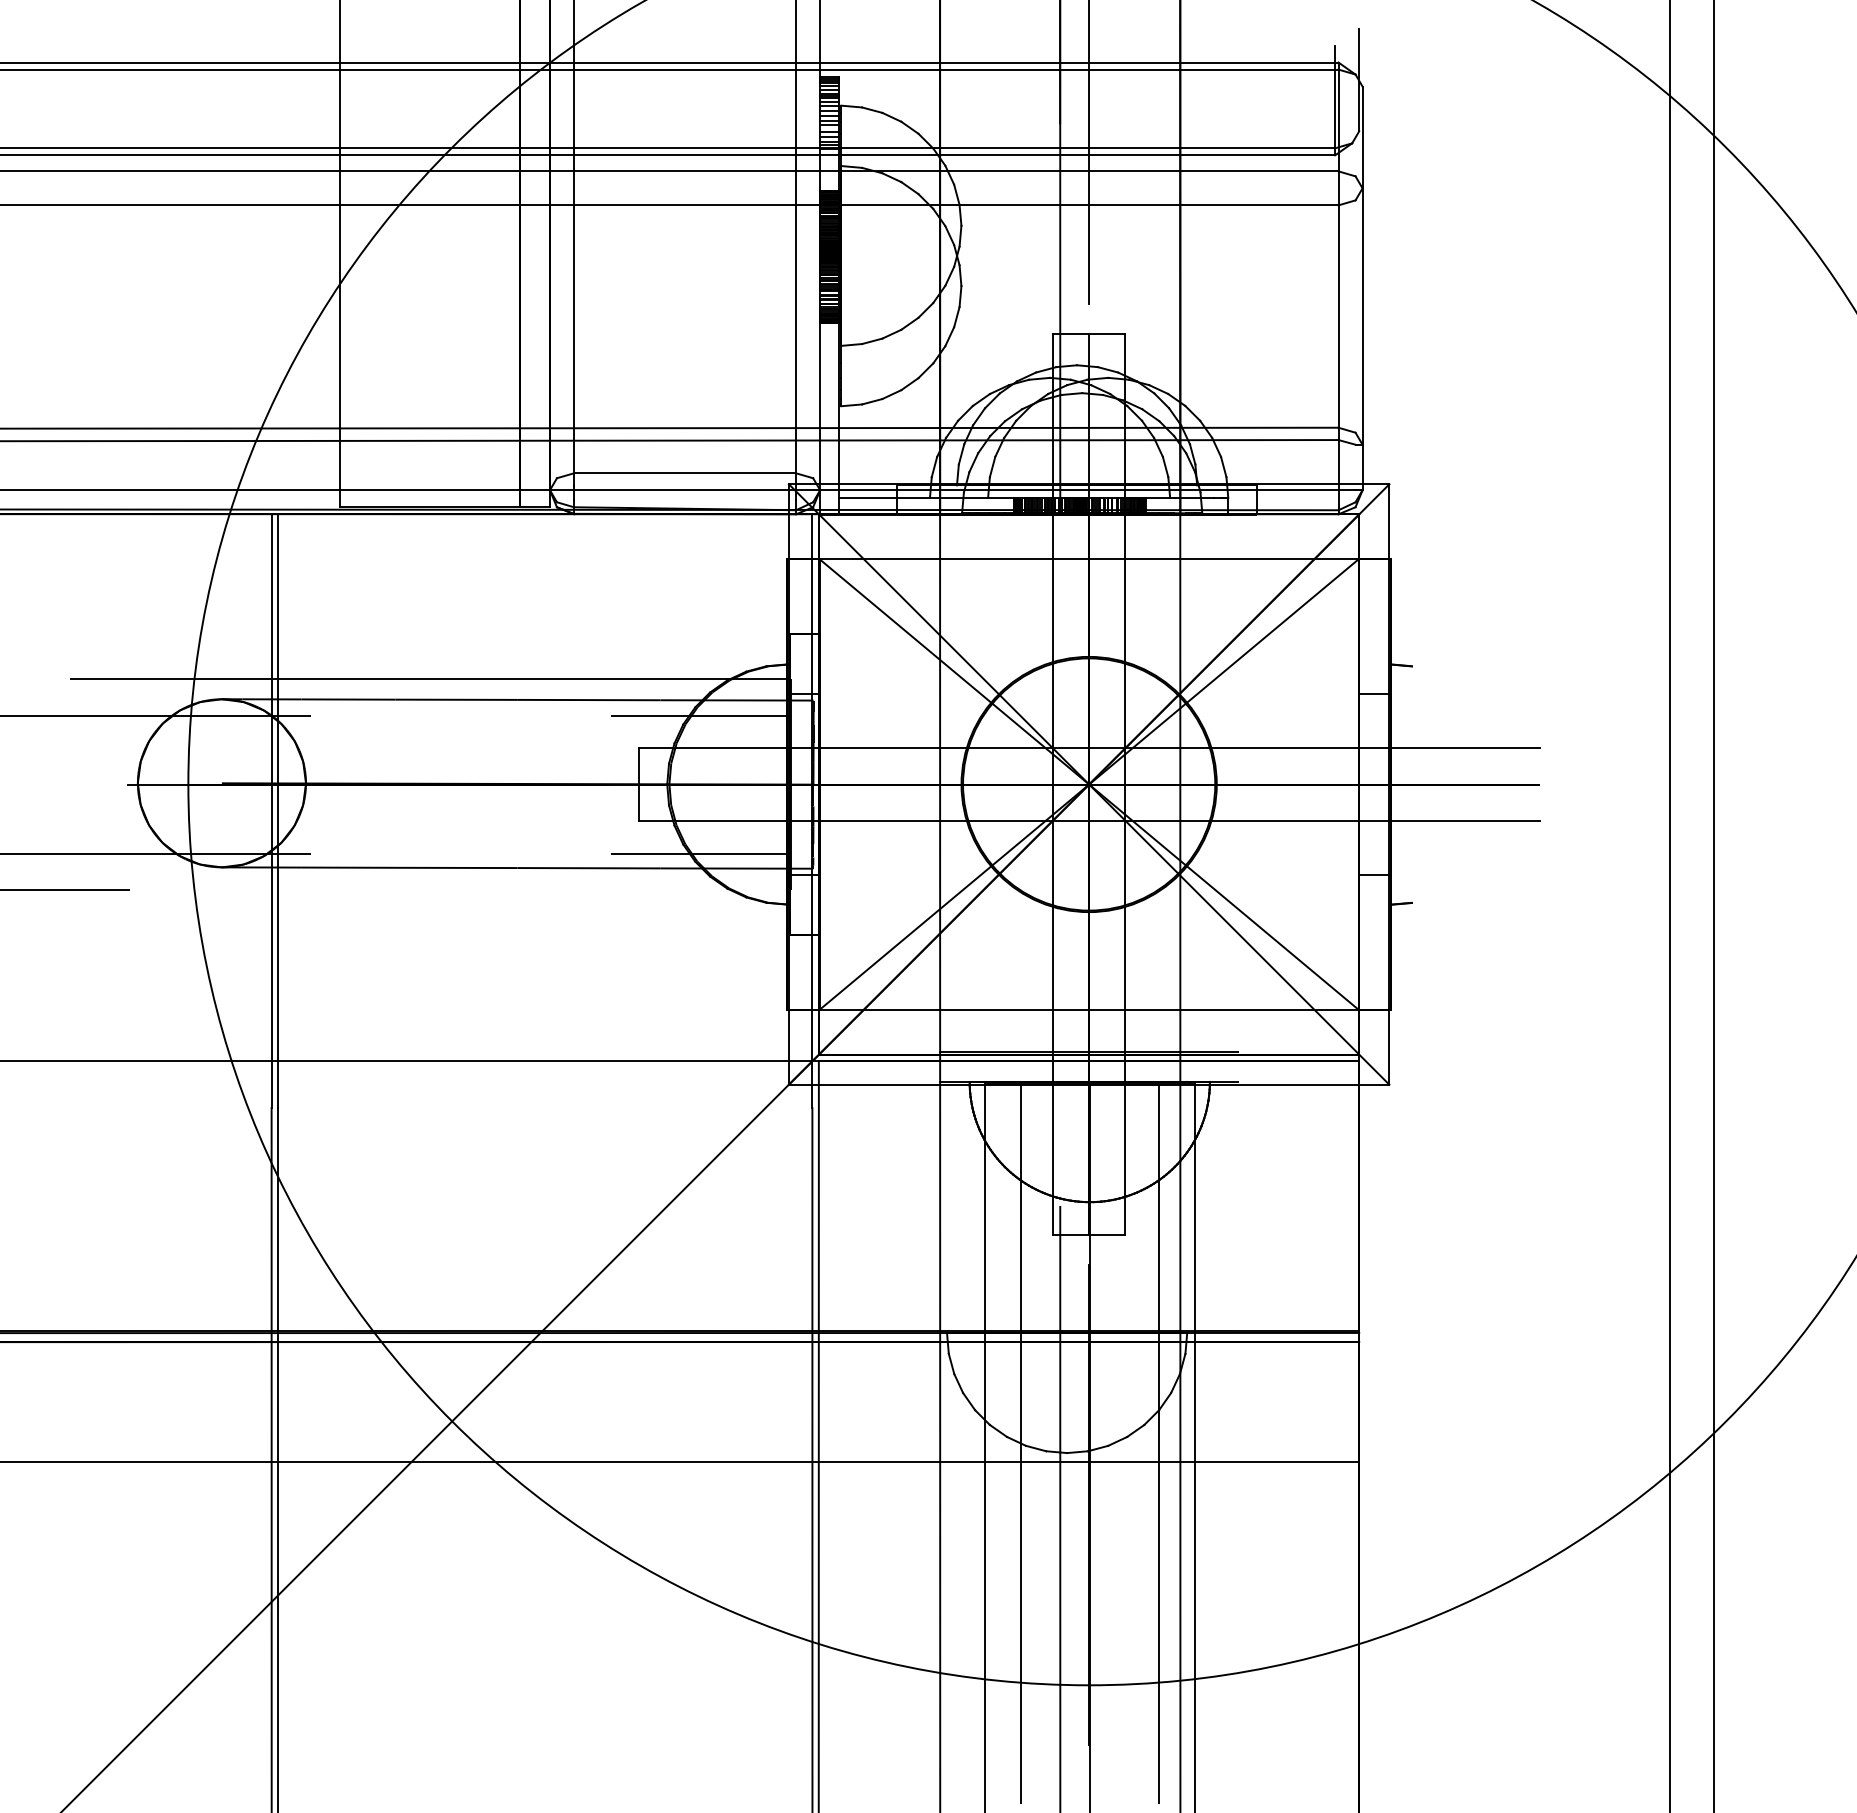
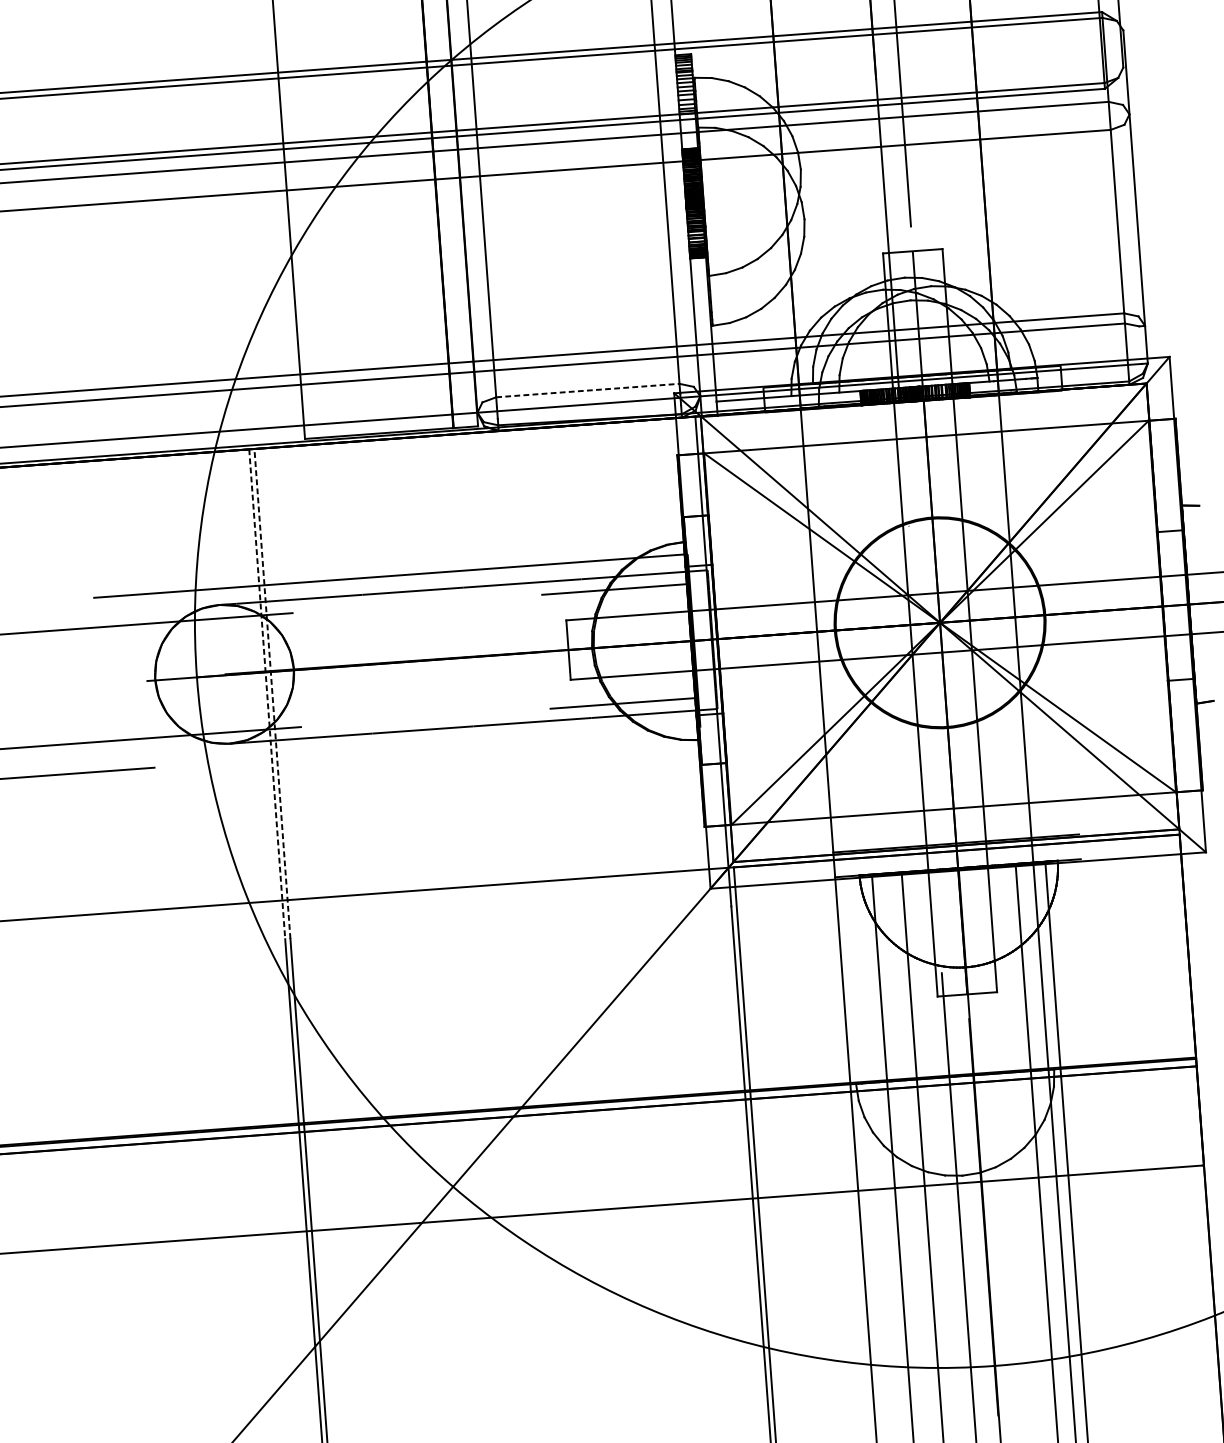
line: (685, 473) -> (588, 390), solid -> dashed
line: (271, 811) -> (267, 694), solid -> dashed
line: (277, 811) -> (272, 694), solid -> dashed

